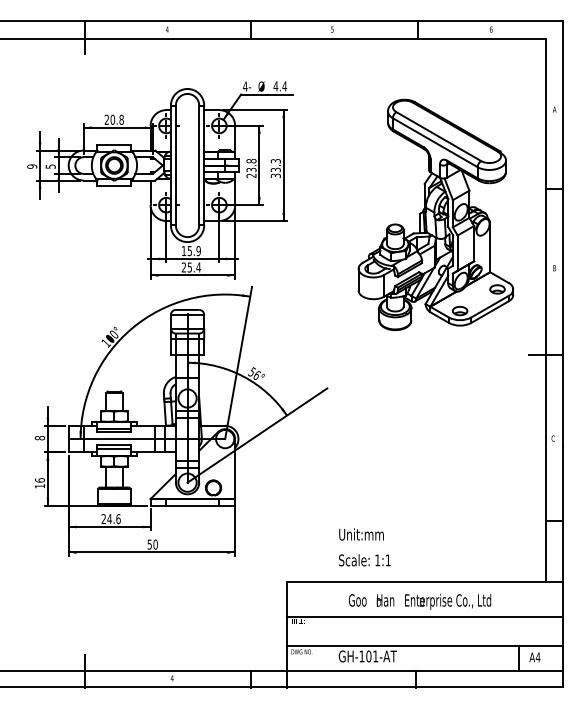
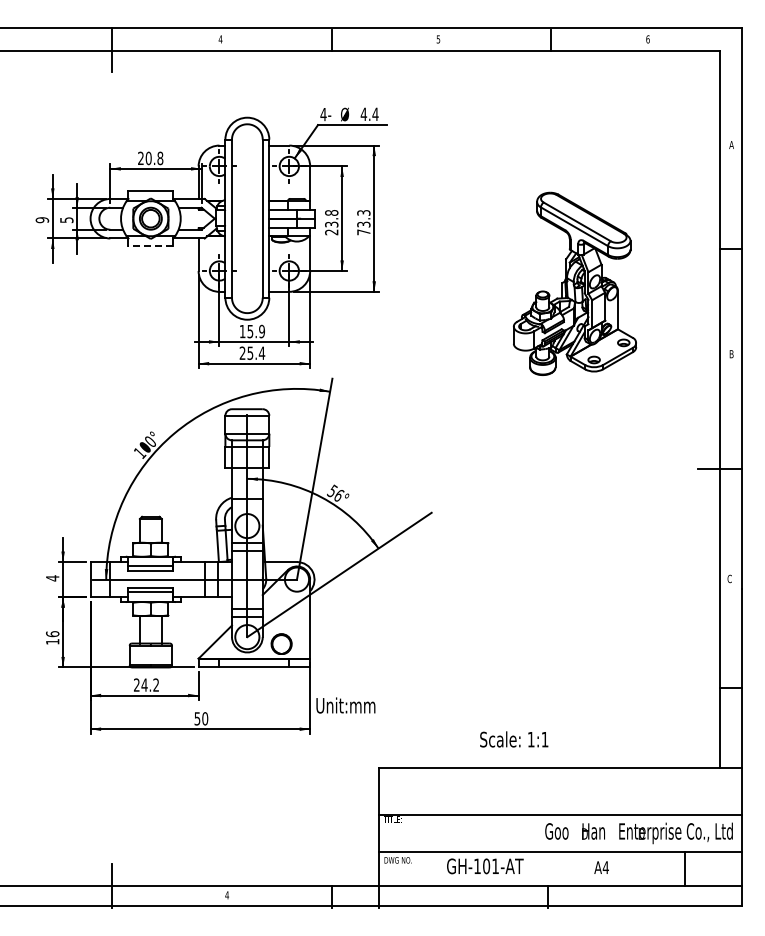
text: (275, 175) -> (363, 232), 33.3 -> 73.3
line: (114, 185) -> (150, 245), solid -> dashed
part: (435, 214) -> (574, 283), size x0.6
text: (39, 438) -> (52, 578), 8 -> 4
text: (118, 518) -> (156, 684), 24.6 -> 24.2
text: (361, 534) -> (345, 705), moved
text: (365, 560) -> (514, 739), moved
text: (419, 601) -> (638, 833), moved
text: (534, 657) -> (601, 867), moved

